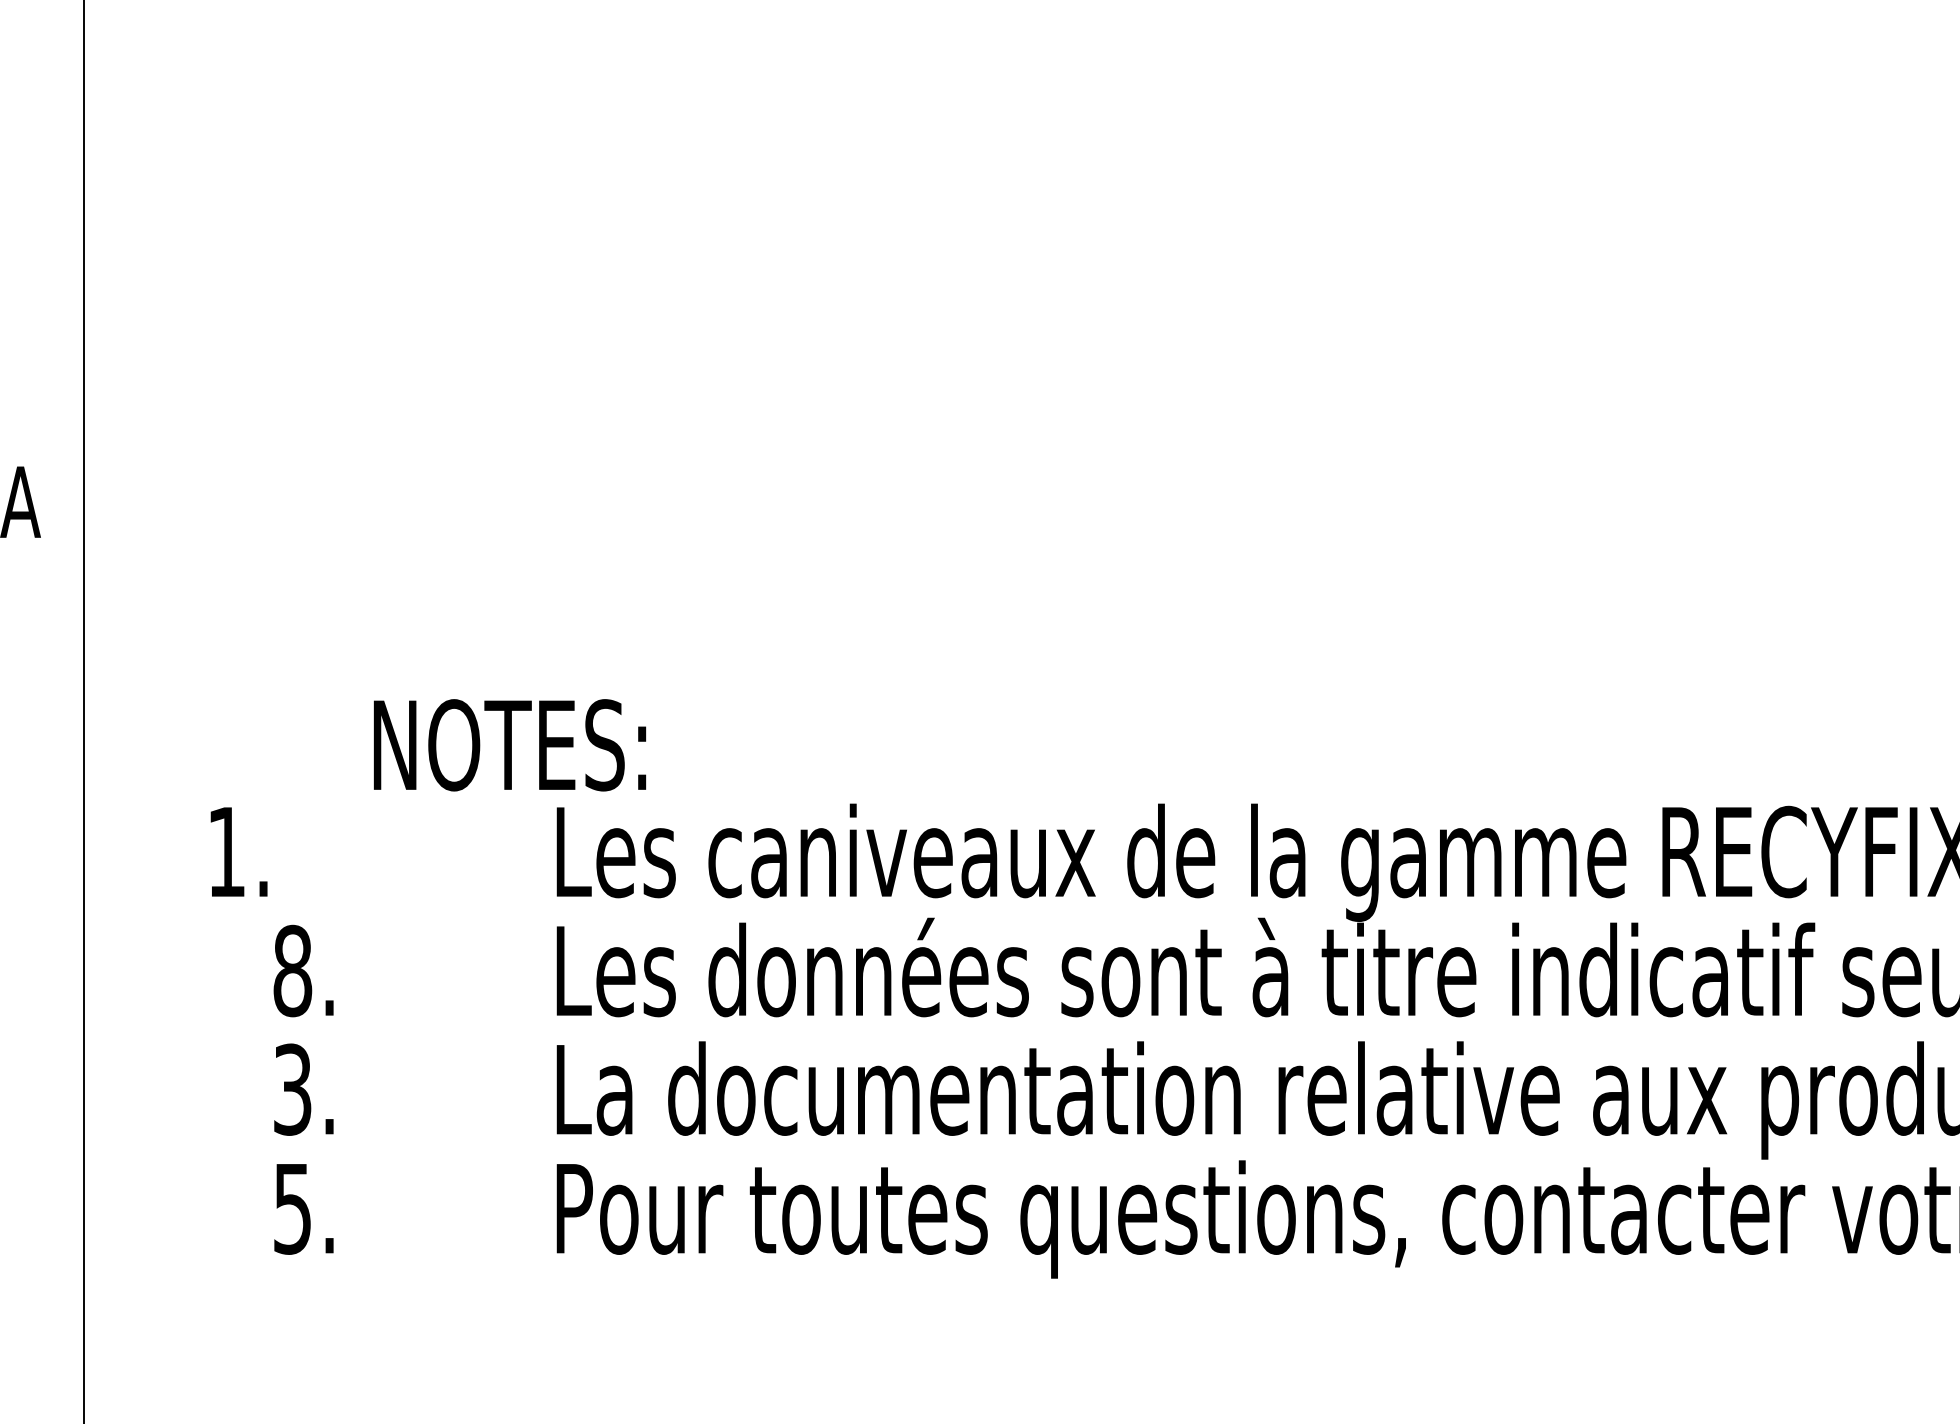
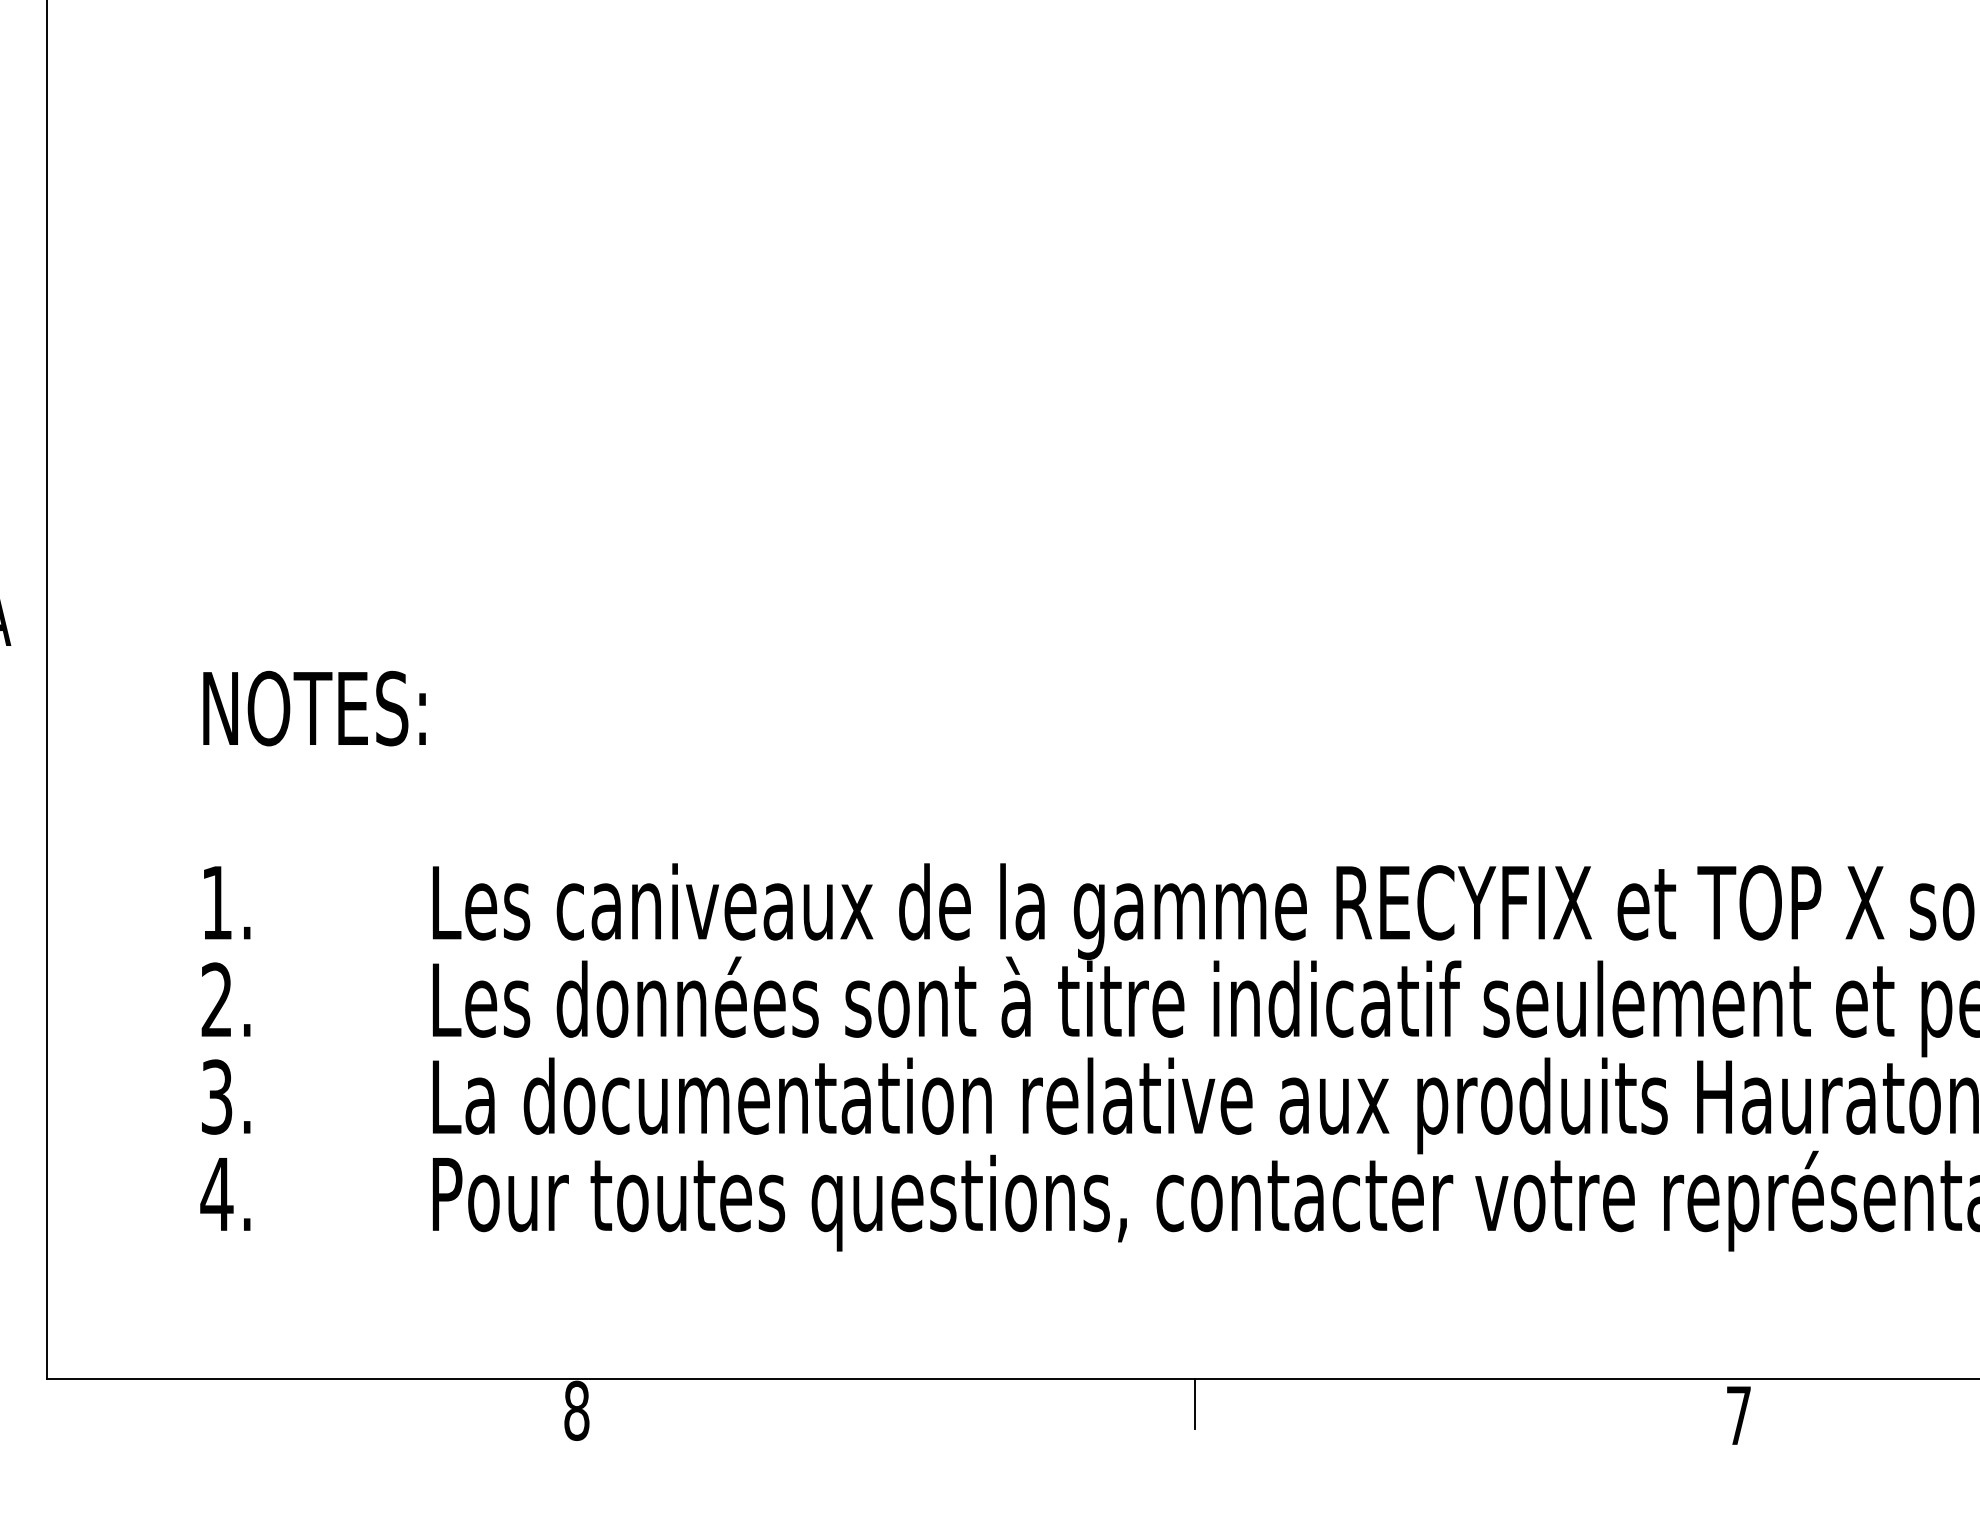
text: (509, 745) -> (314, 708), moved
text: (239, 851) -> (227, 902), moved
text: (292, 970) -> (216, 999), 8. -> 2.
text: (292, 1210) -> (216, 1195), 5. -> 4.

